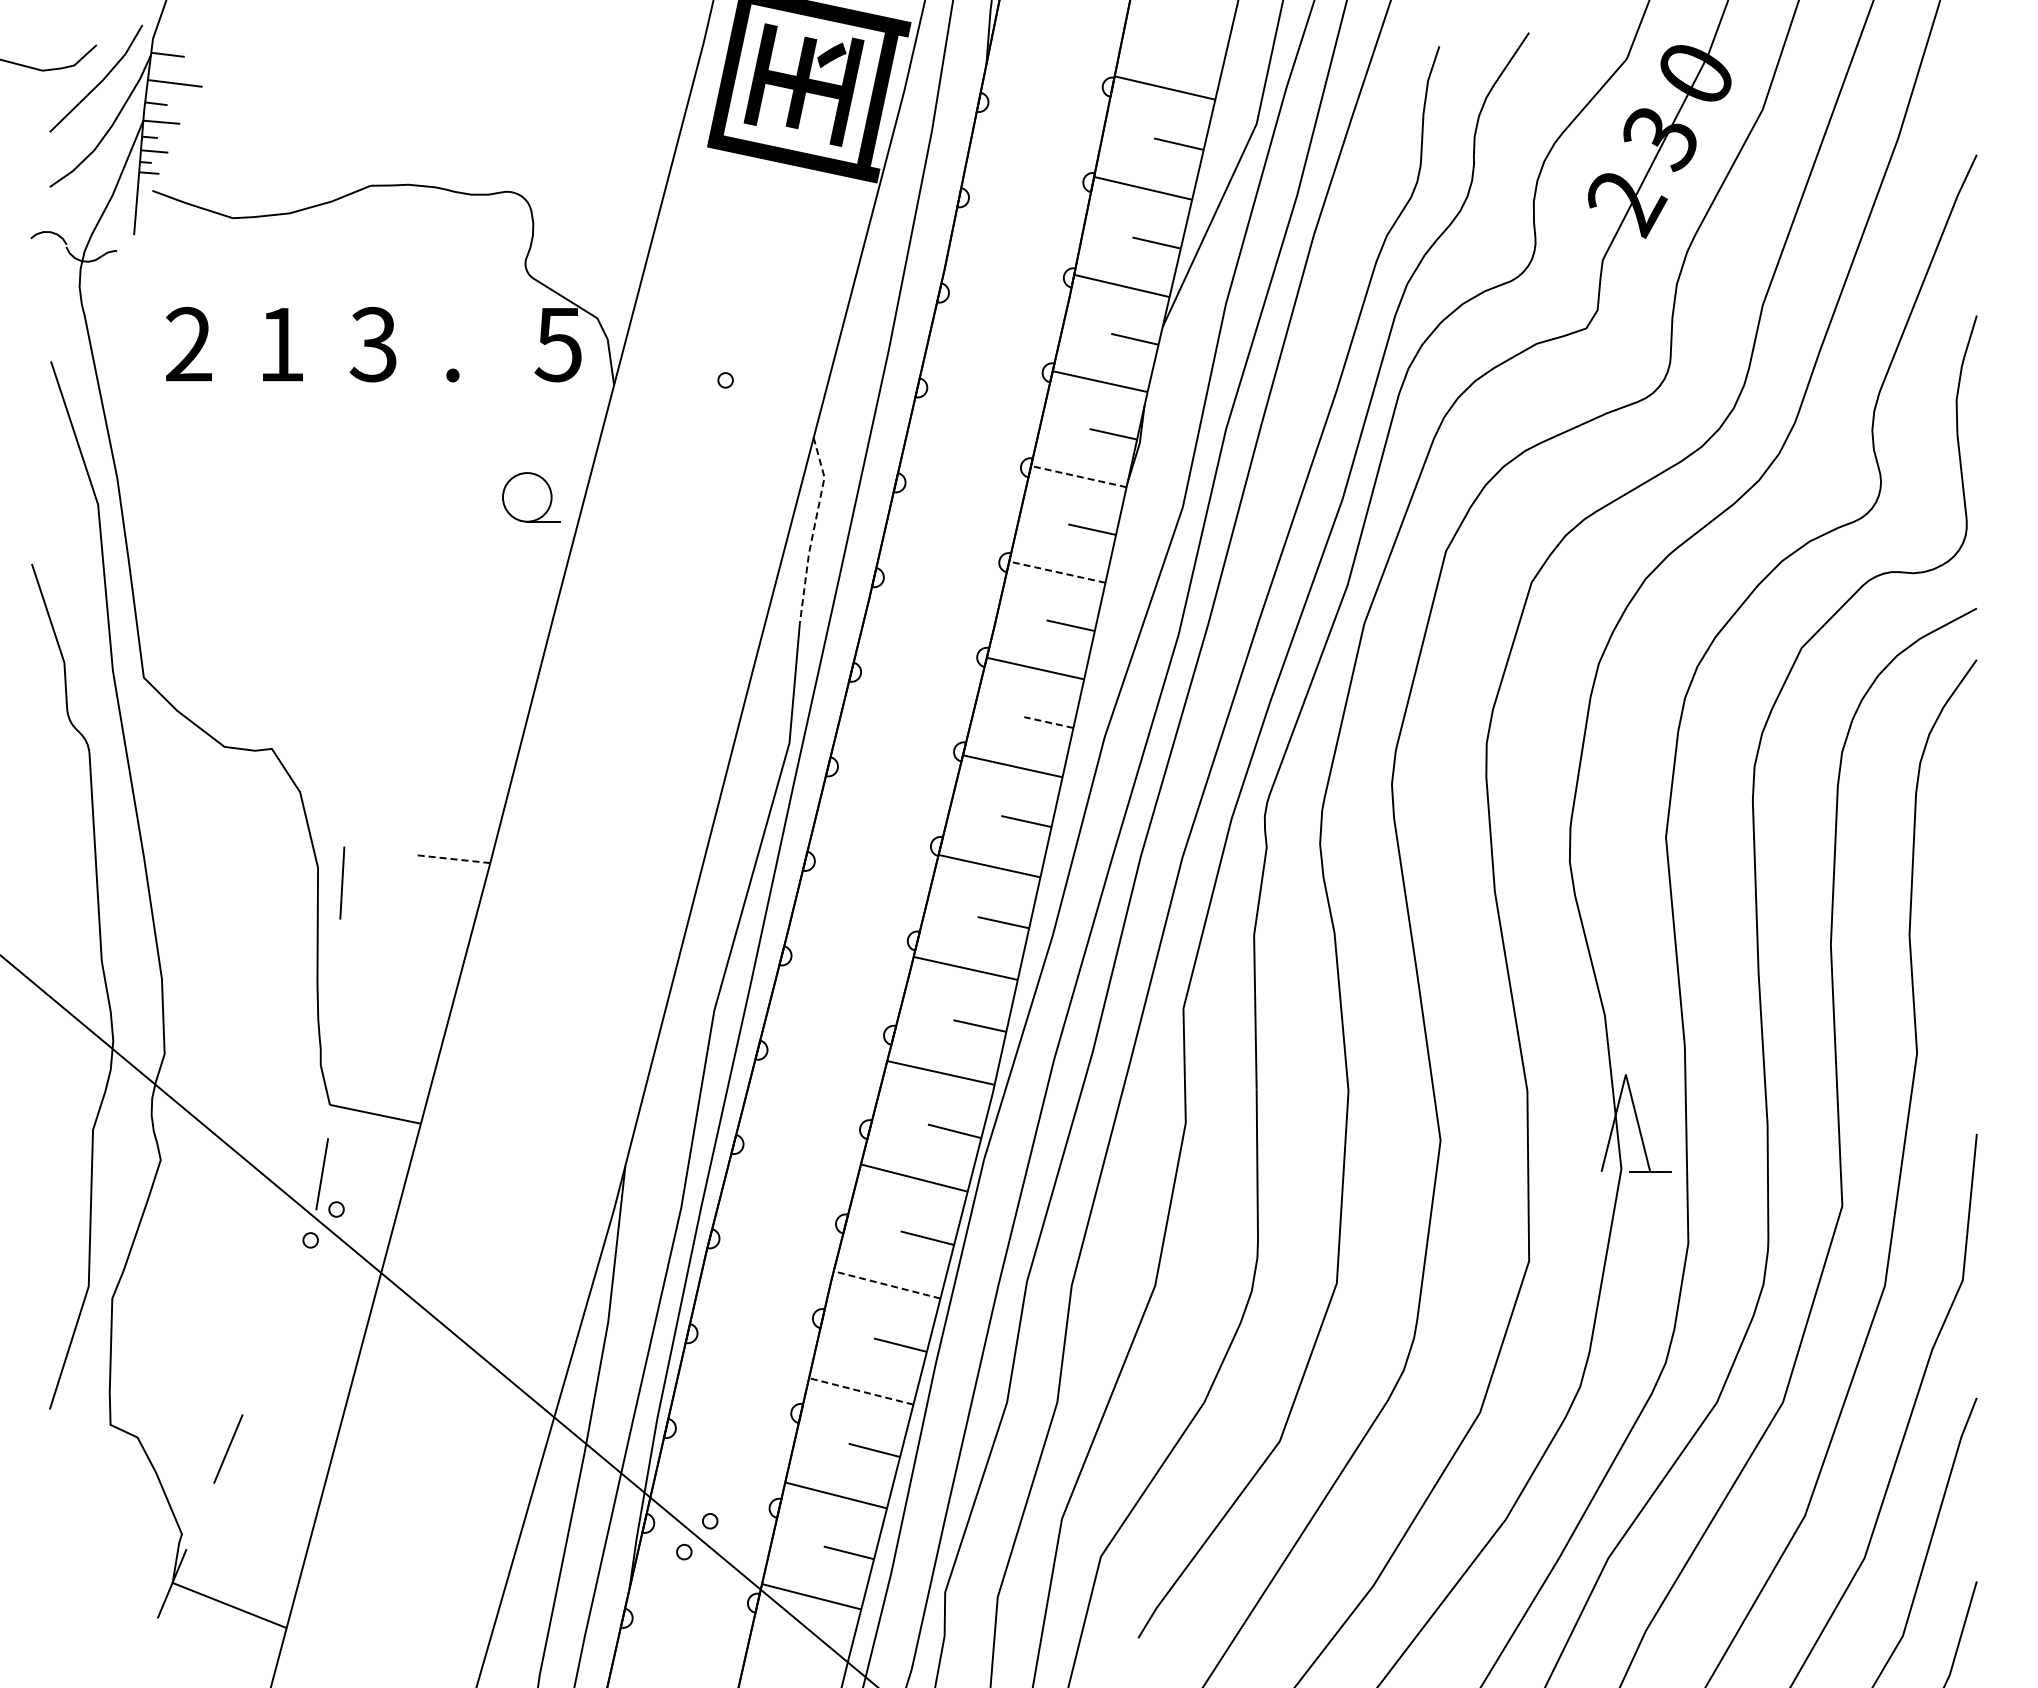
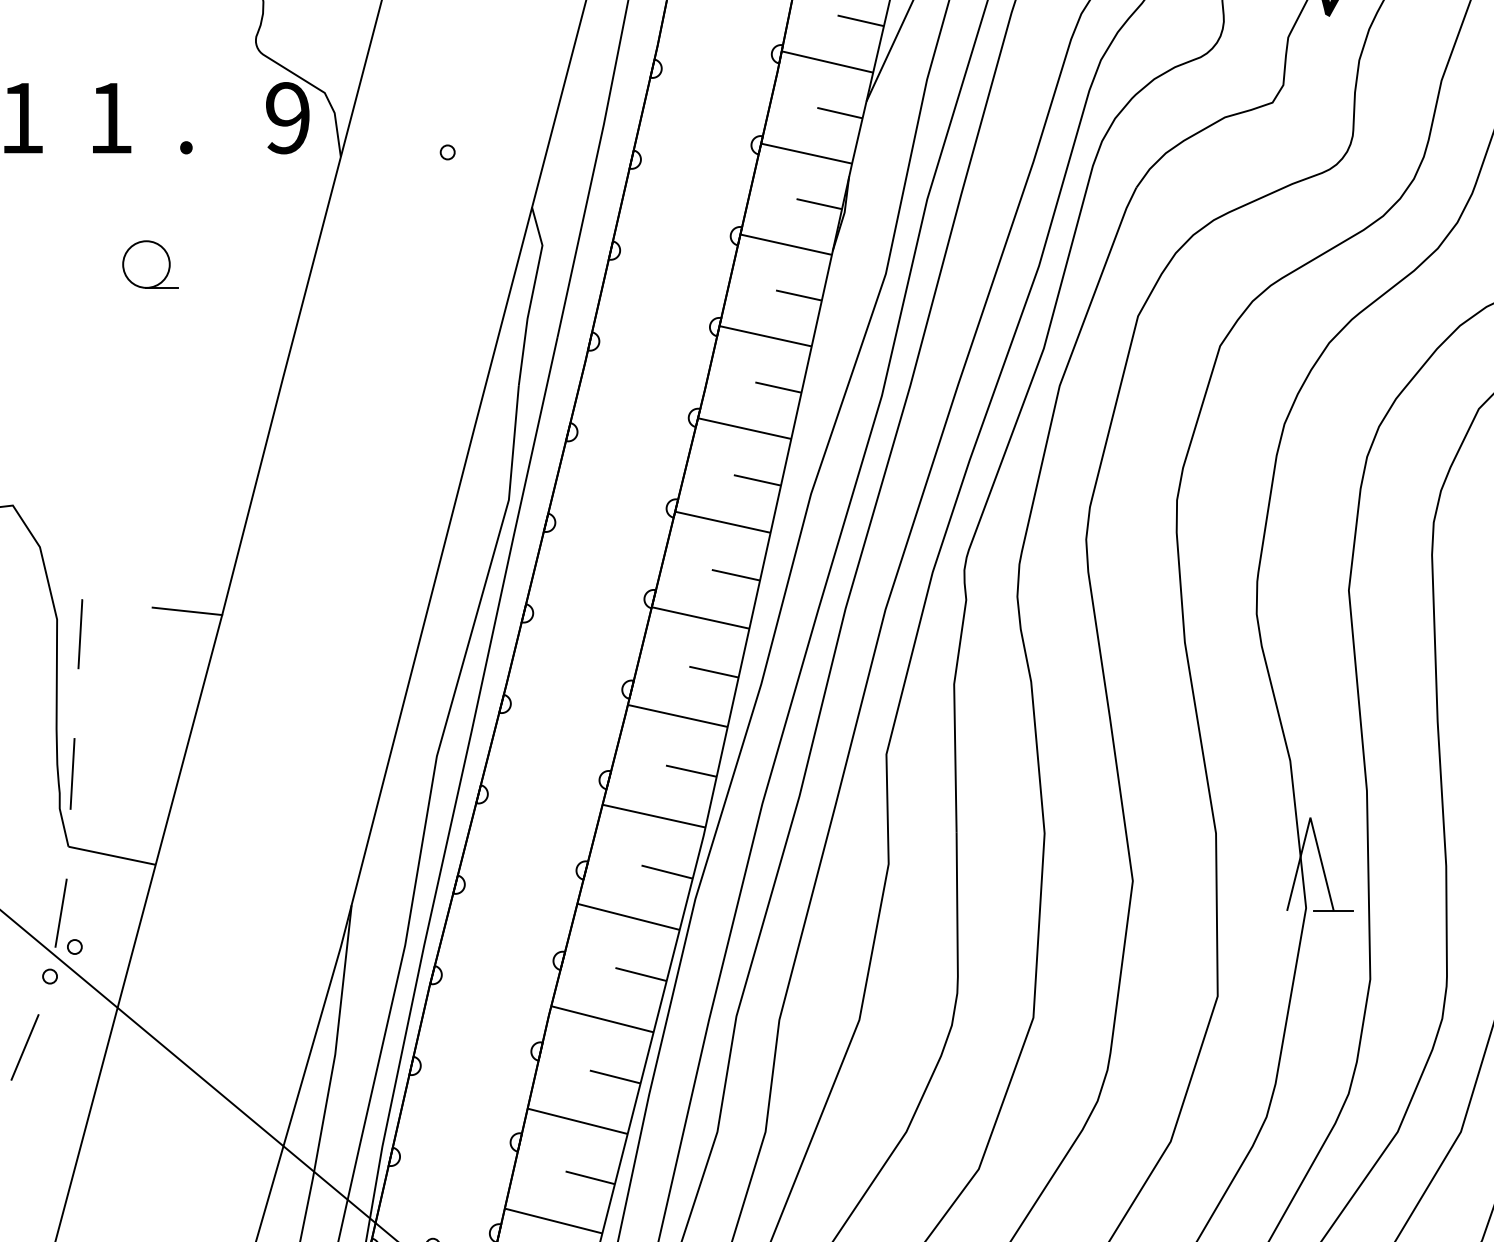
text: (372, 344) -> (109, 118), 3 -> 1
text: (557, 344) -> (286, 118), 5 -> 9
line: (1078, 476) -> (785, 244), dashed -> solid
part: (531, 497) -> (150, 264), moved
line: (813, 530) -> (531, 296), dashed -> solid
line: (1056, 572) -> (764, 336), dashed -> solid
line: (1048, 722) -> (757, 480), dashed -> solid
line: (453, 859) -> (186, 611), dashed -> solid
line: (334, 1028) -> (72, 773), added
line: (886, 1284) -> (601, 1018), dashed -> solid
line: (284, 1314) -> (24, 1047), added
line: (861, 1391) -> (577, 1121), dashed -> solid

